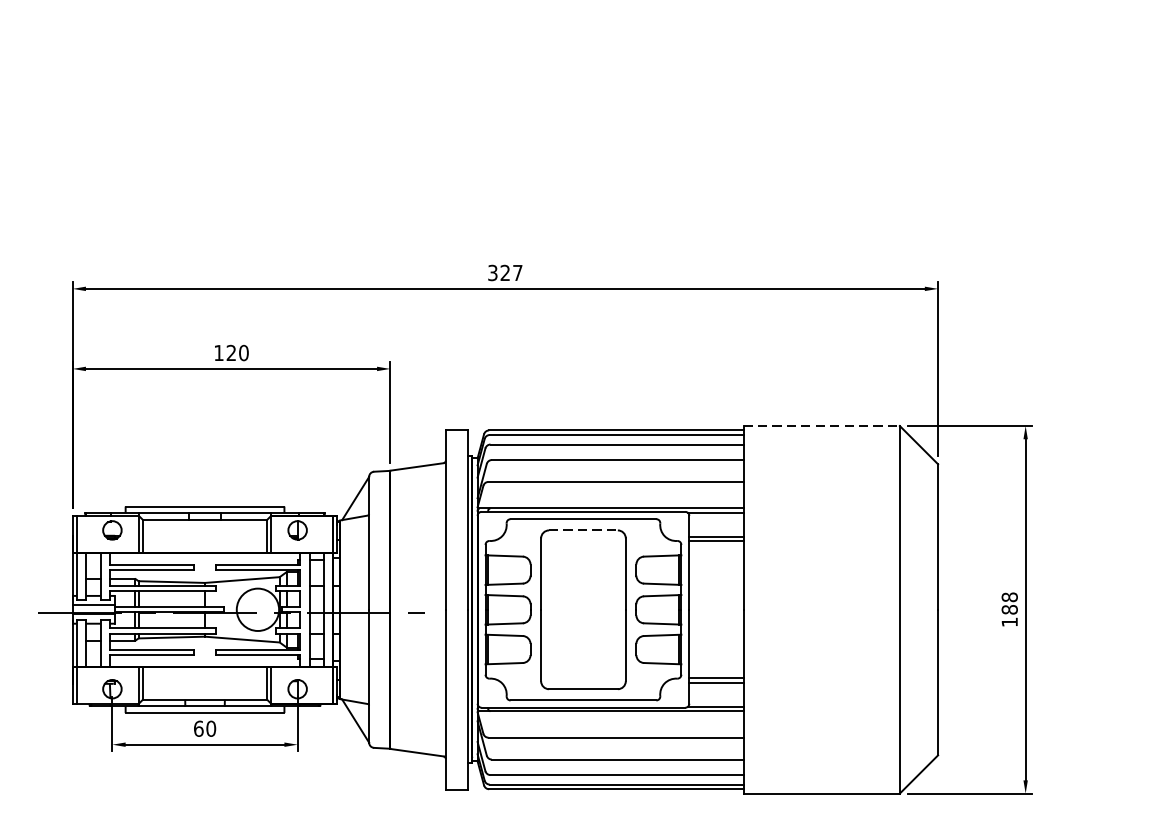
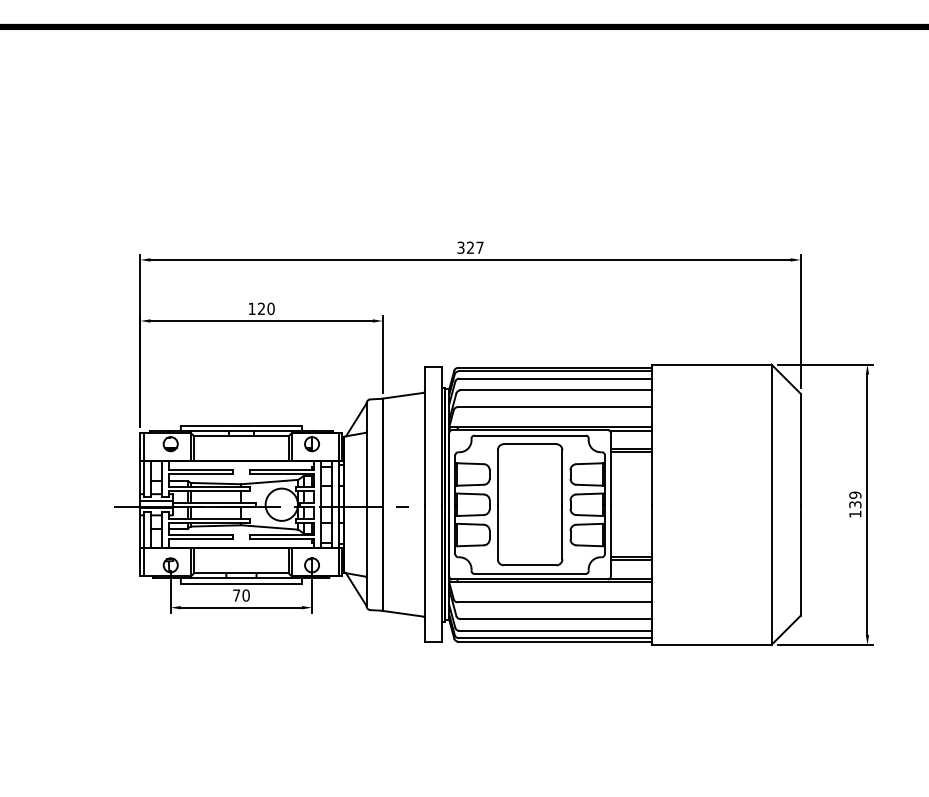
line: (821, 425) -> (711, 364), dashed -> solid
line: (583, 530) -> (530, 444), dashed -> solid
text: (1009, 602) -> (855, 499), 188 -> 139
text: (198, 728) -> (236, 595), 60 -> 70

